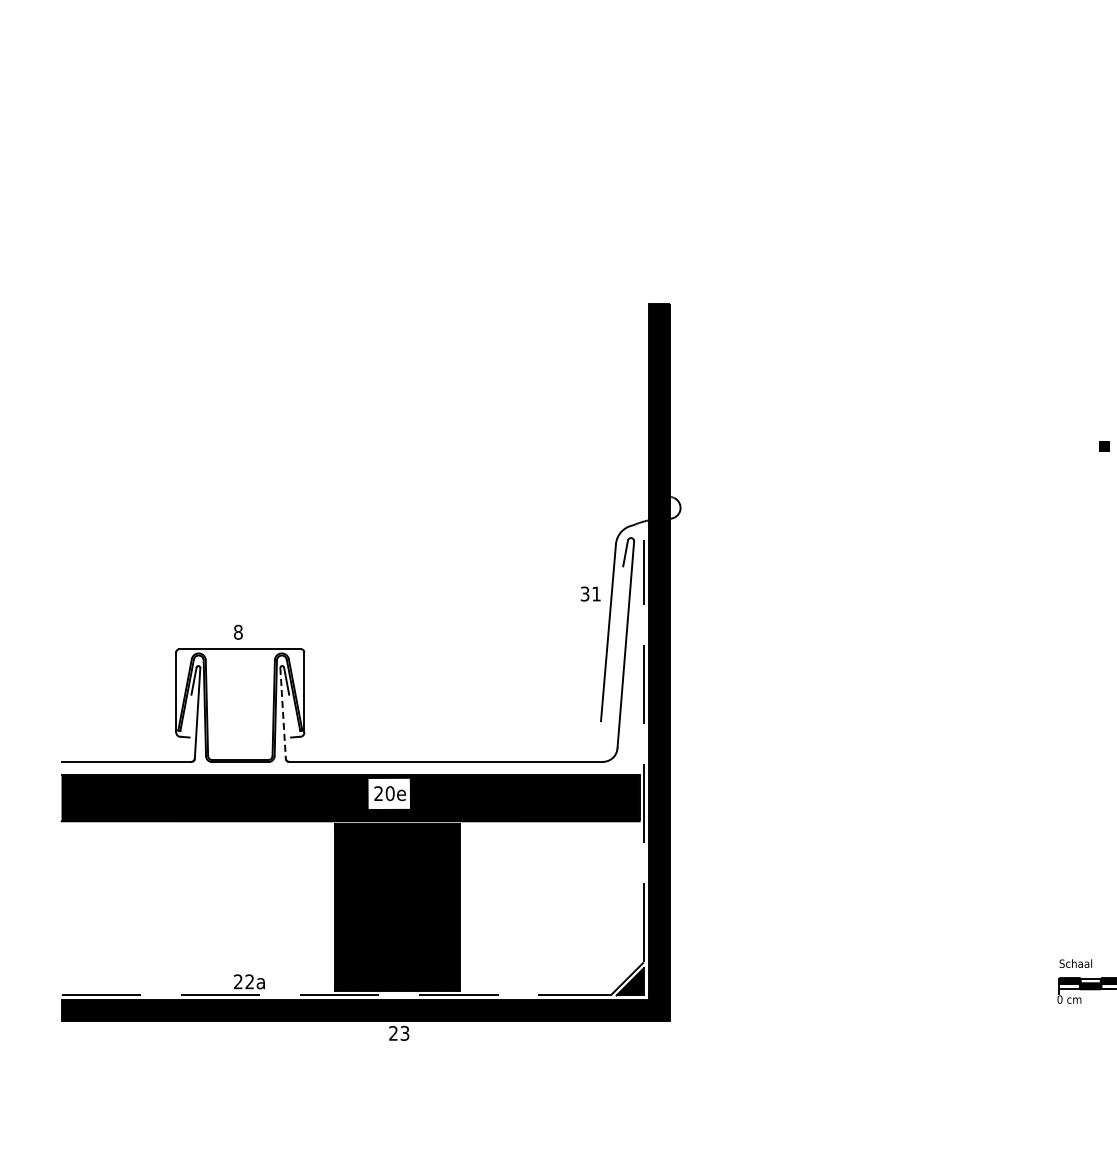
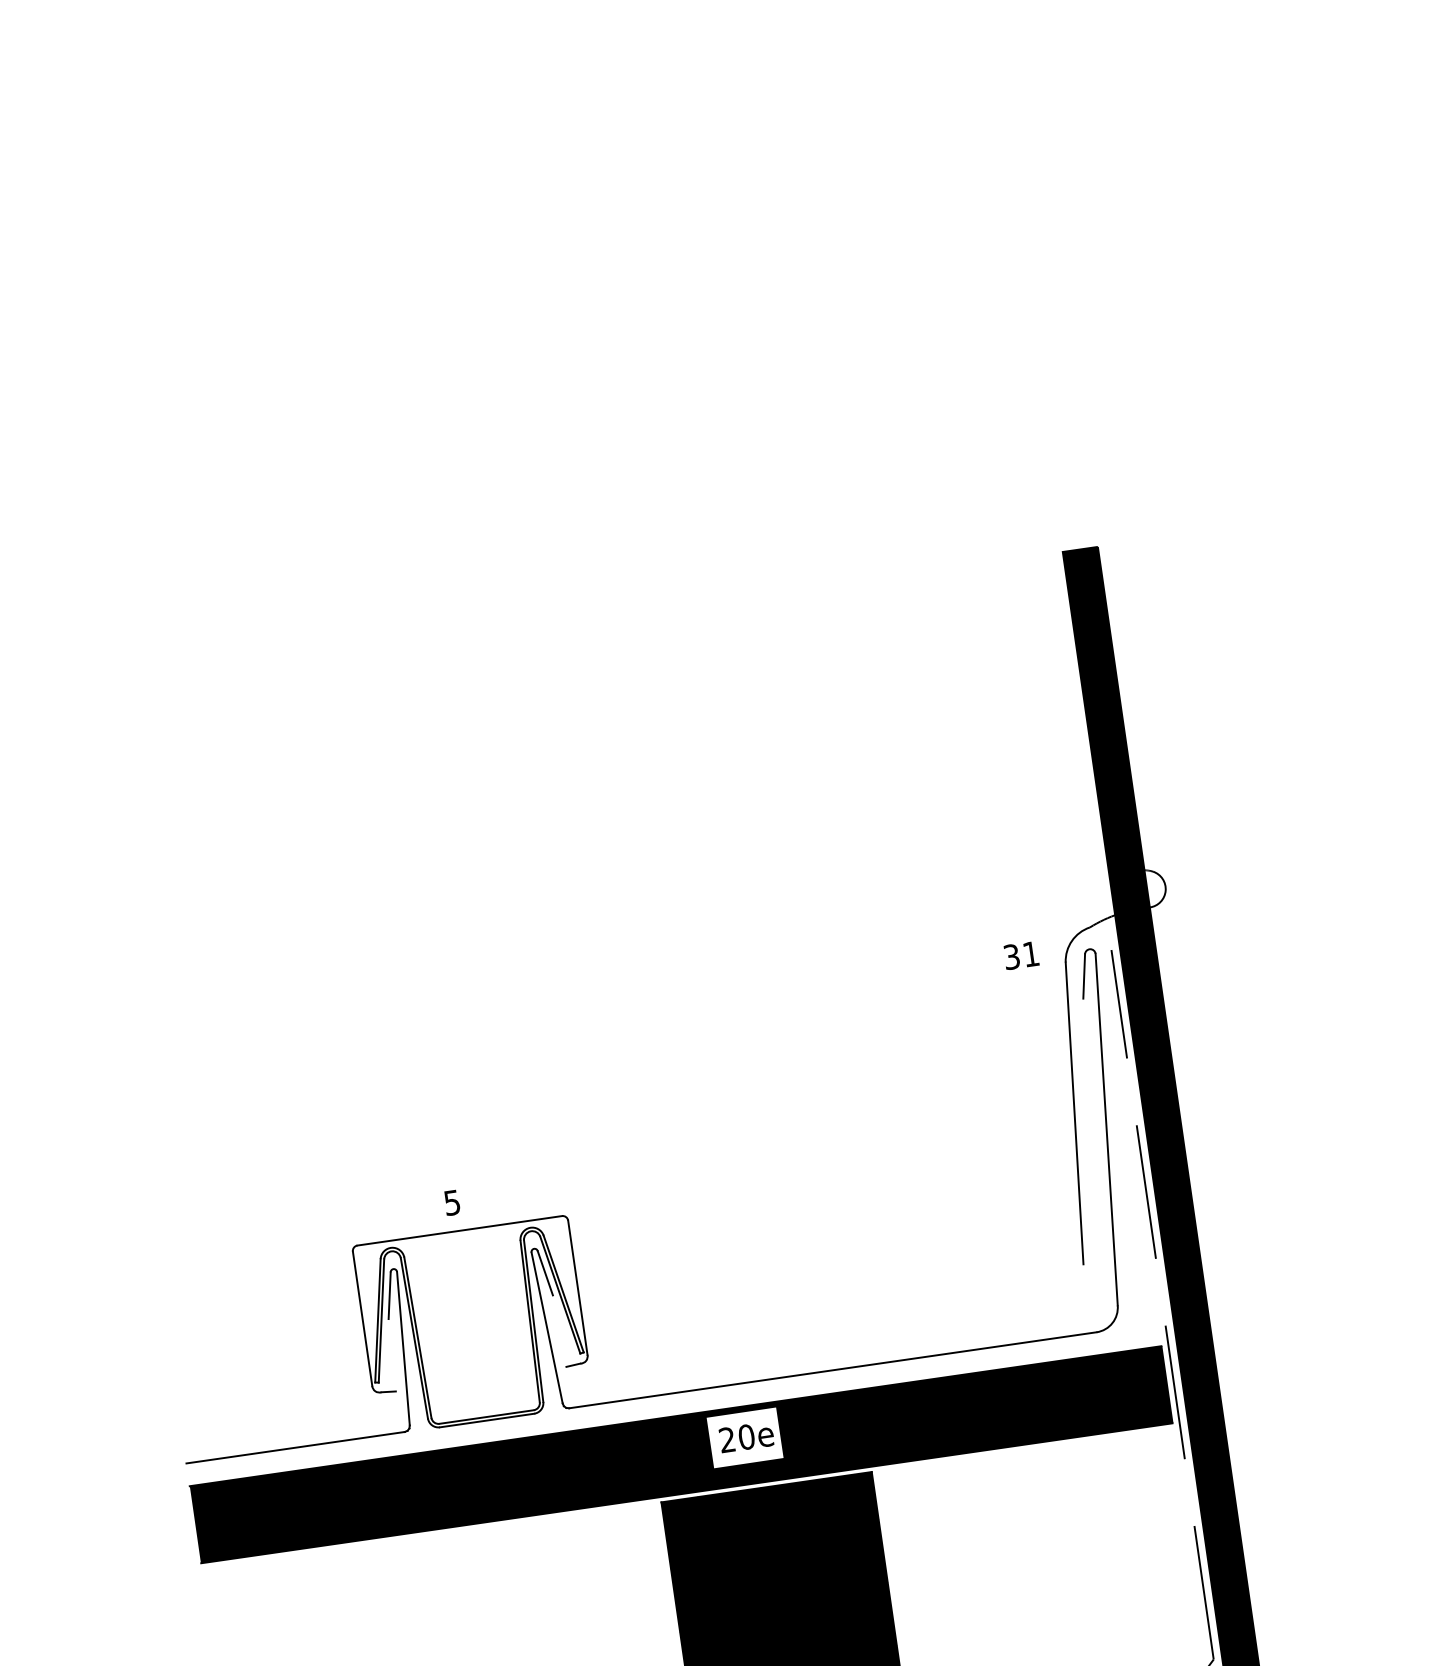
text: (590, 593) -> (1020, 954), moved
text: (238, 631) -> (452, 1201), 8 -> 5
line: (283, 713) -> (547, 1328), dashed -> solid

